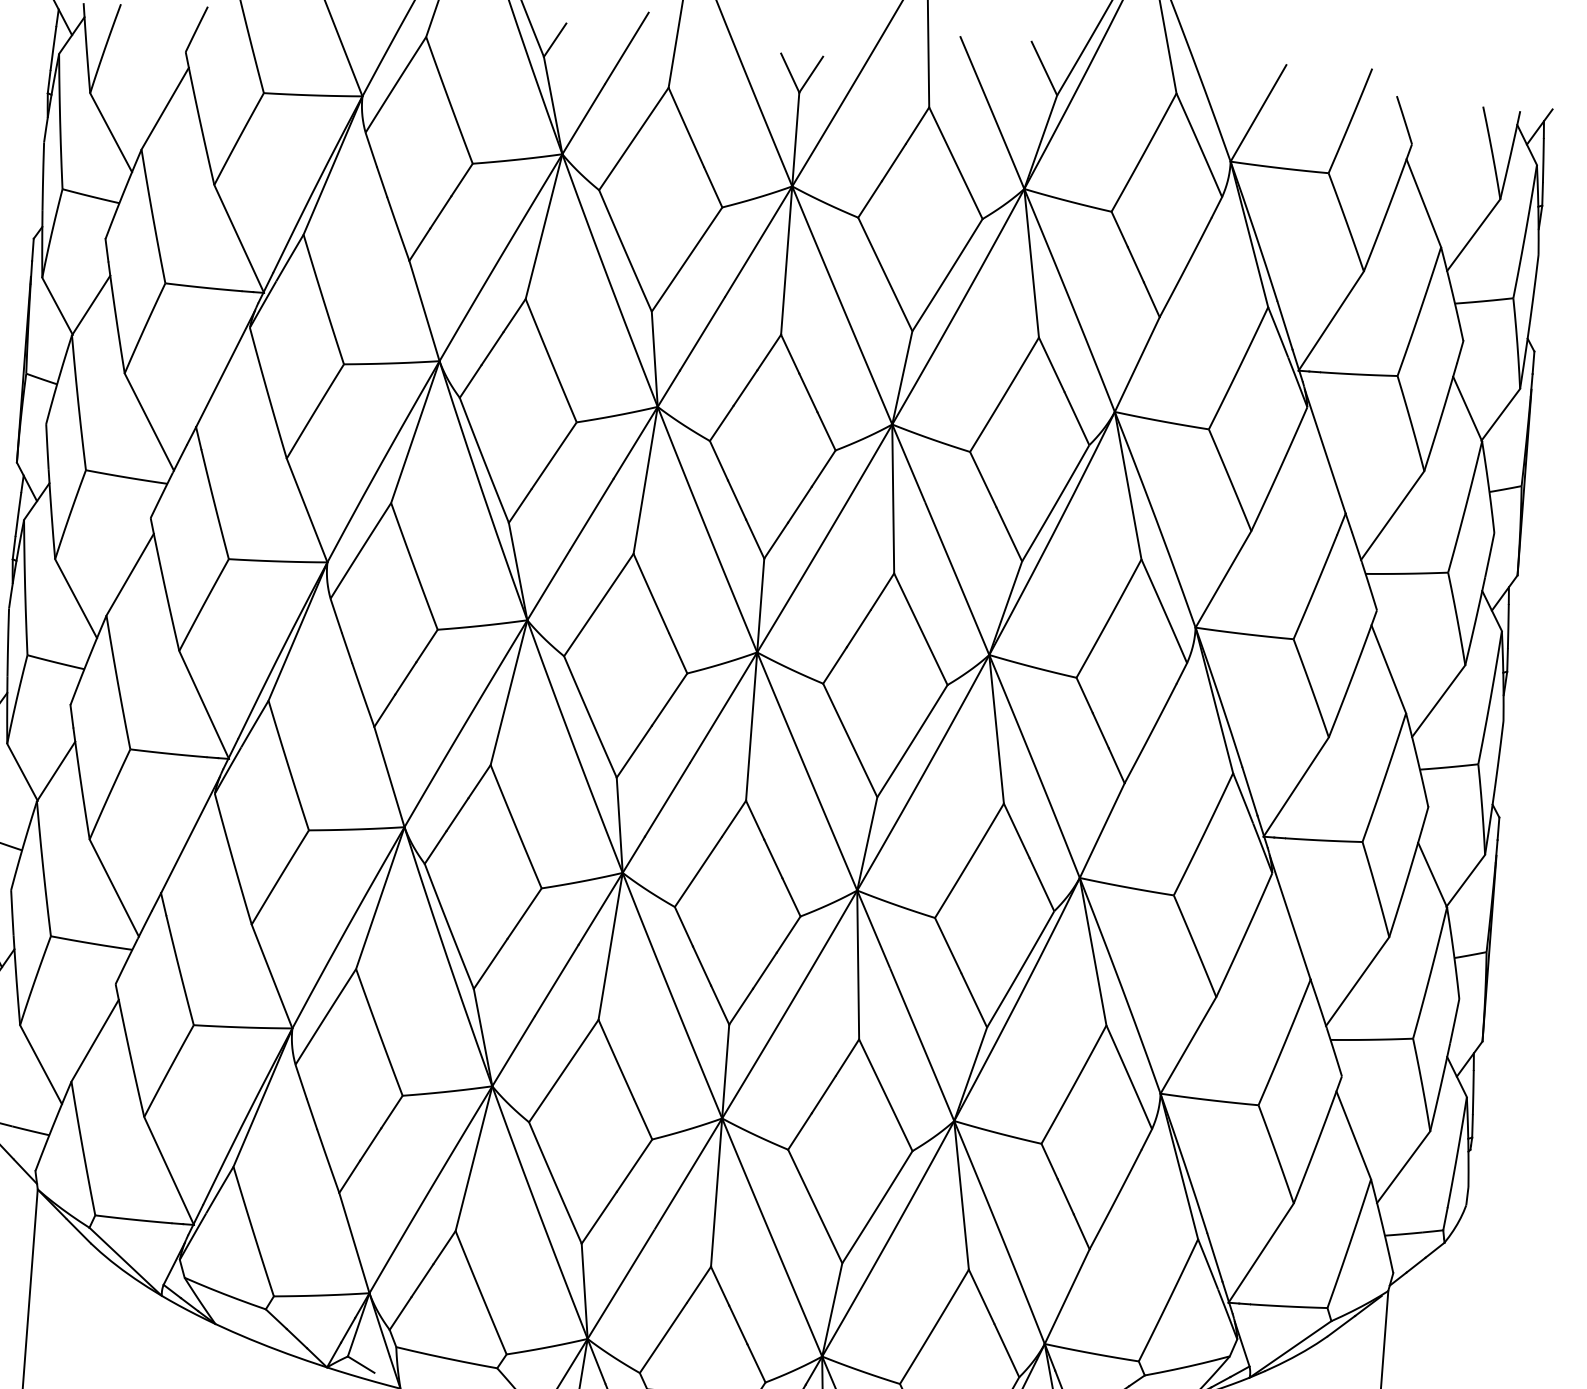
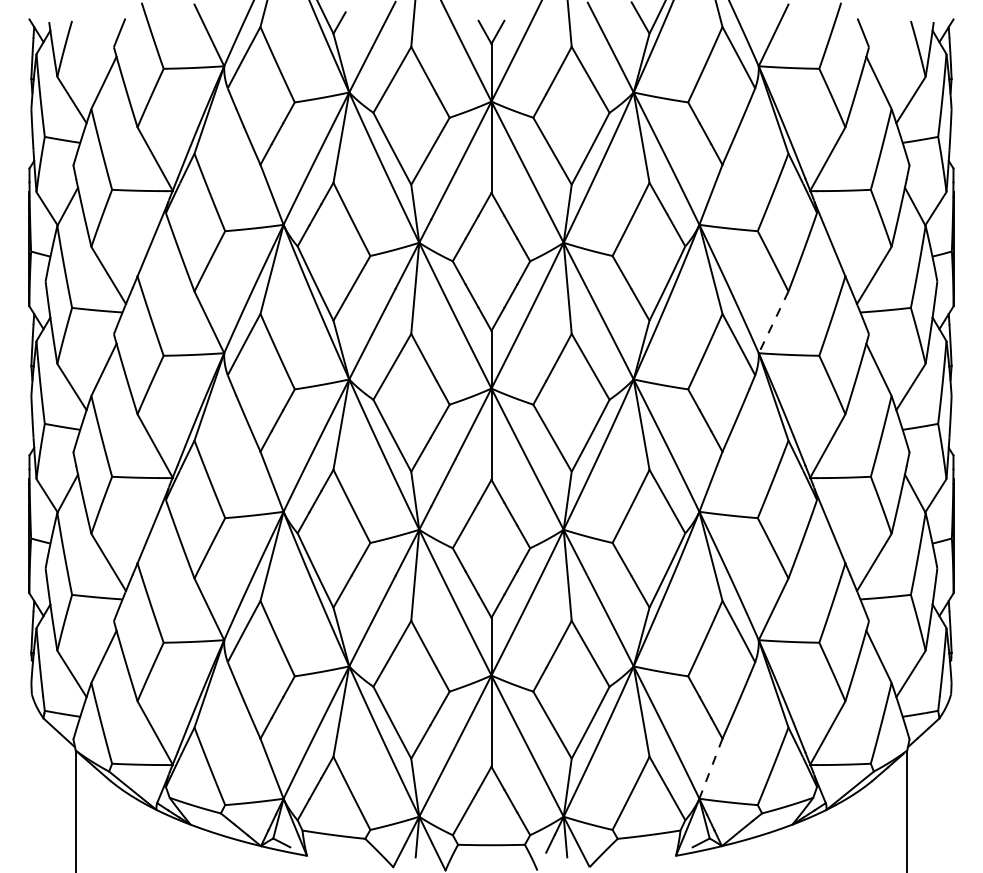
line: (1223, 579) -> (773, 322), solid -> dashed
line: (1066, 1297) -> (710, 769), solid -> dashed

